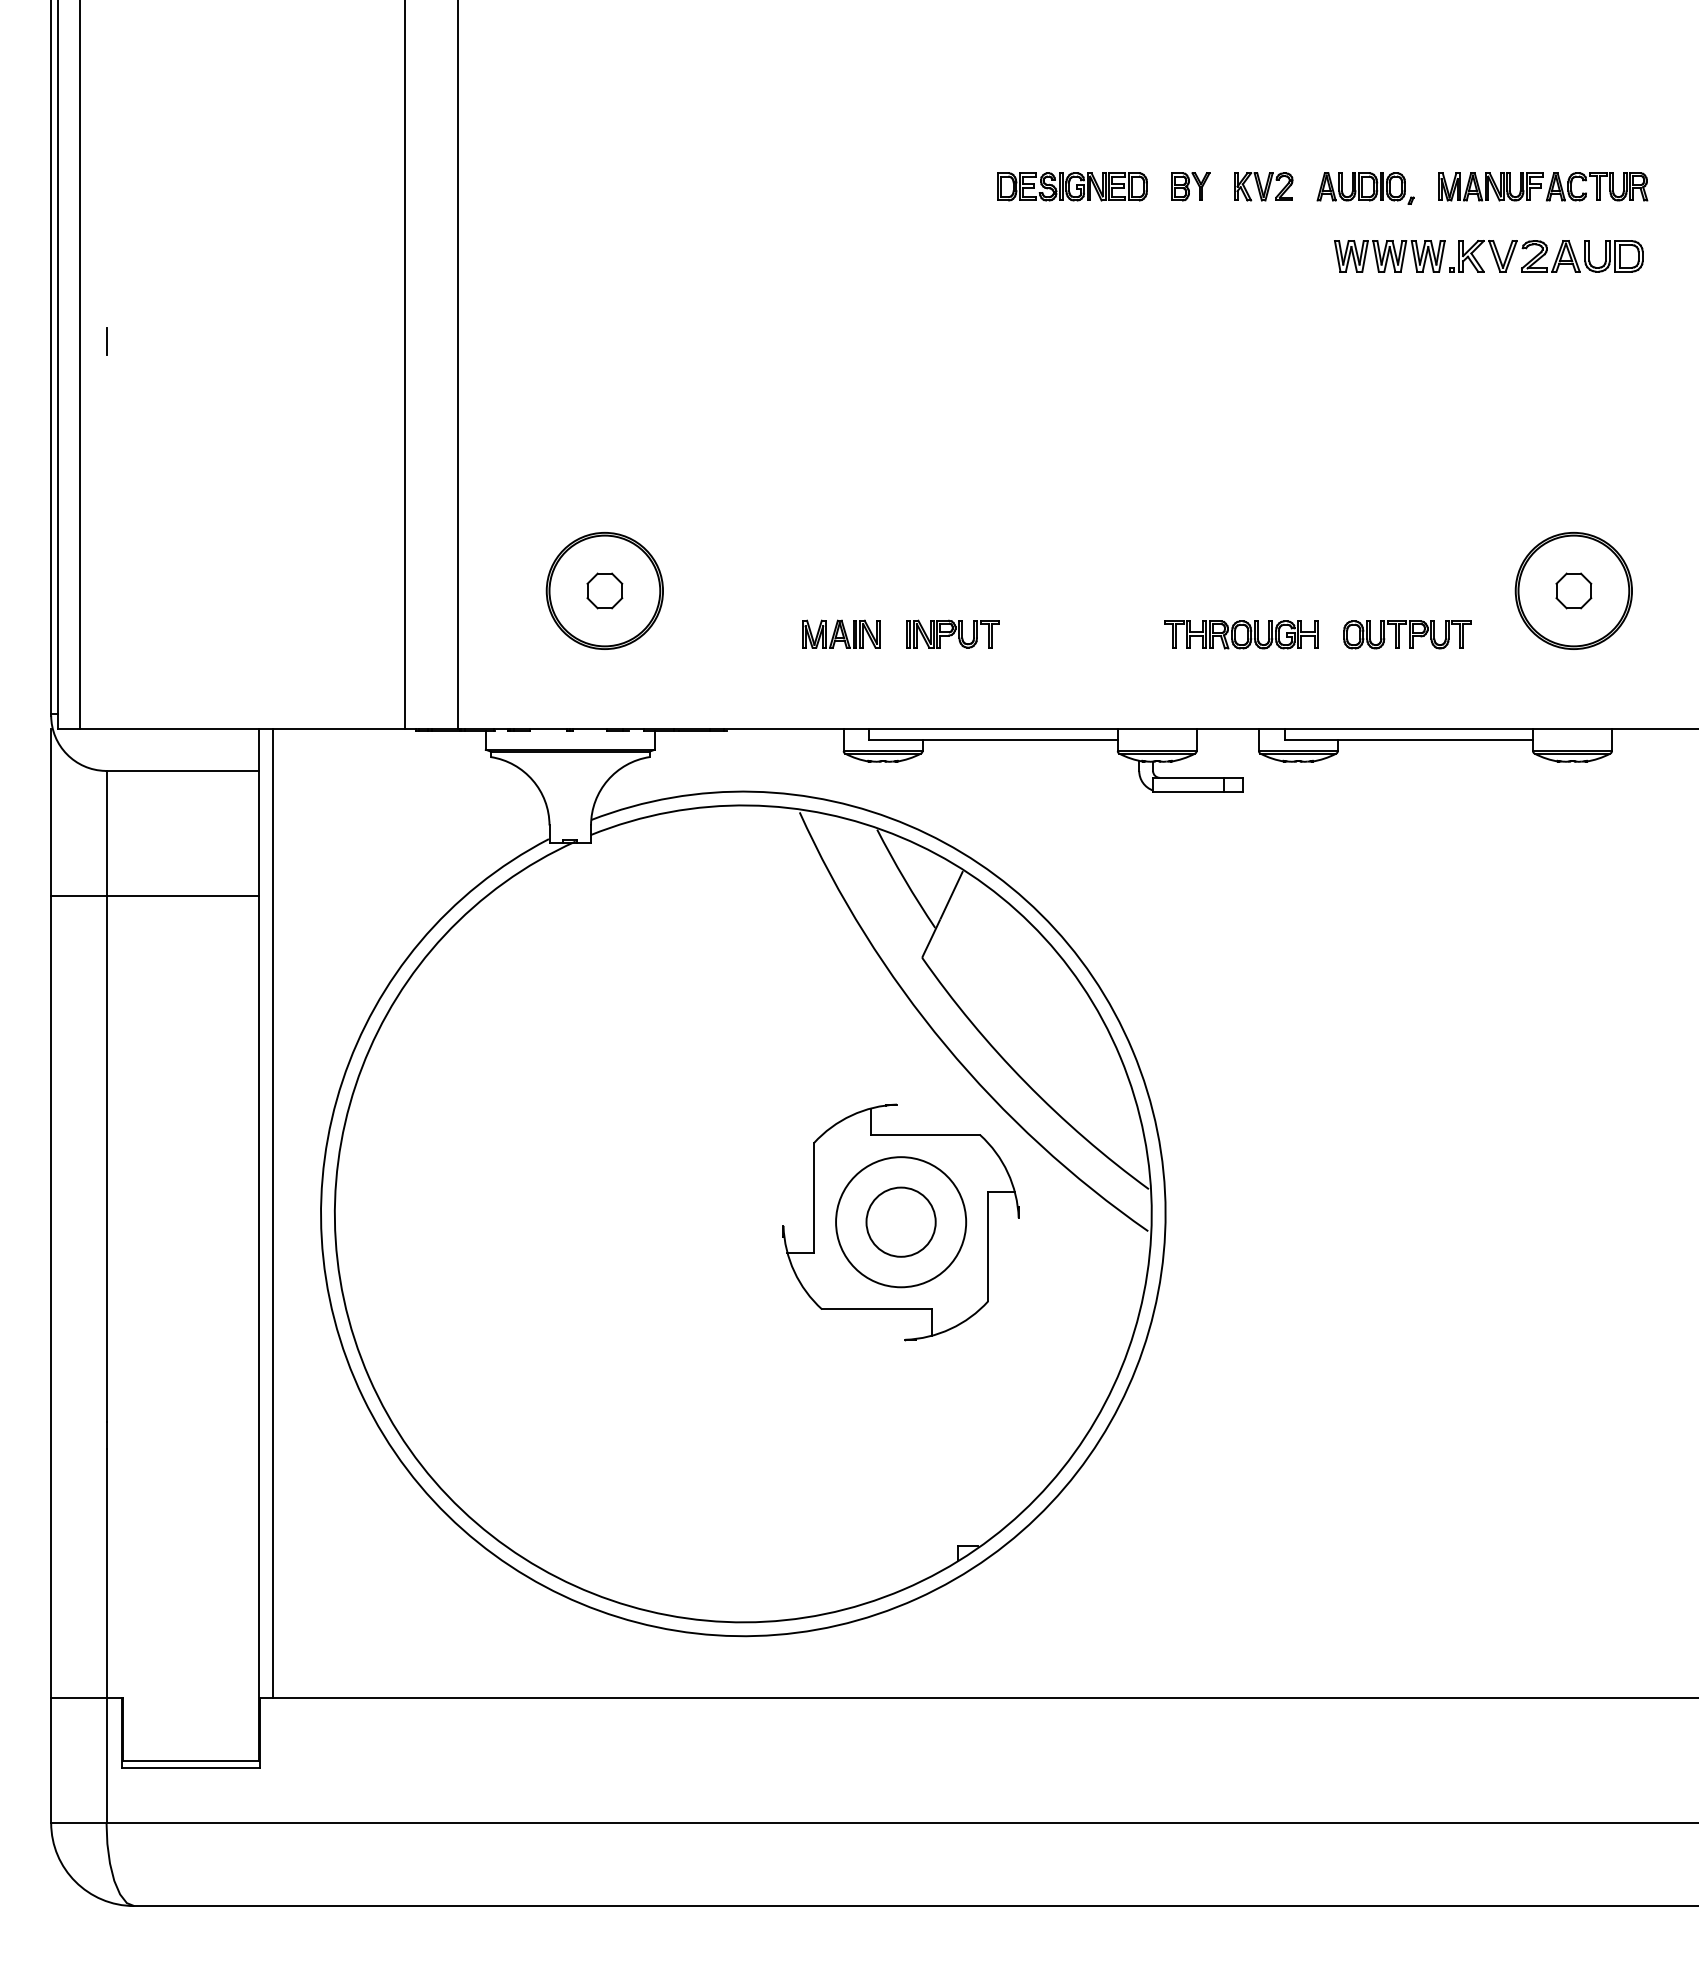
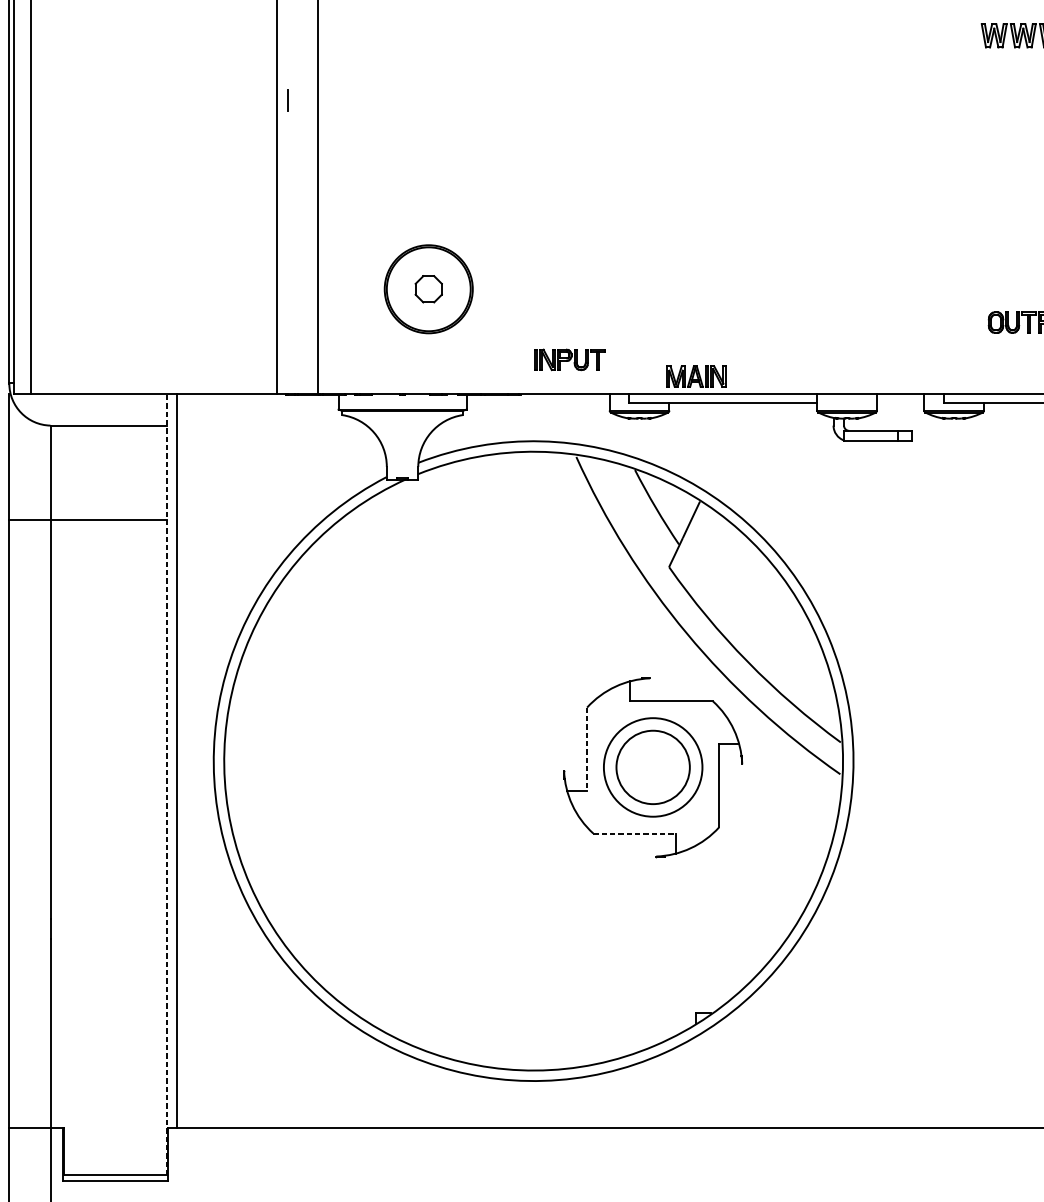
line: (106, 341) -> (288, 100), moved
part: (841, 633) -> (696, 376), moved
part: (952, 633) -> (569, 359), moved
part: (1241, 634) -> (911, 322), removed
line: (813, 1197) -> (586, 748), solid -> dashed
circle: (900, 1221) -> (652, 766), size x1.4
line: (258, 1245) -> (166, 785), solid -> dashed
line: (876, 1309) -> (634, 833), solid -> dashed

